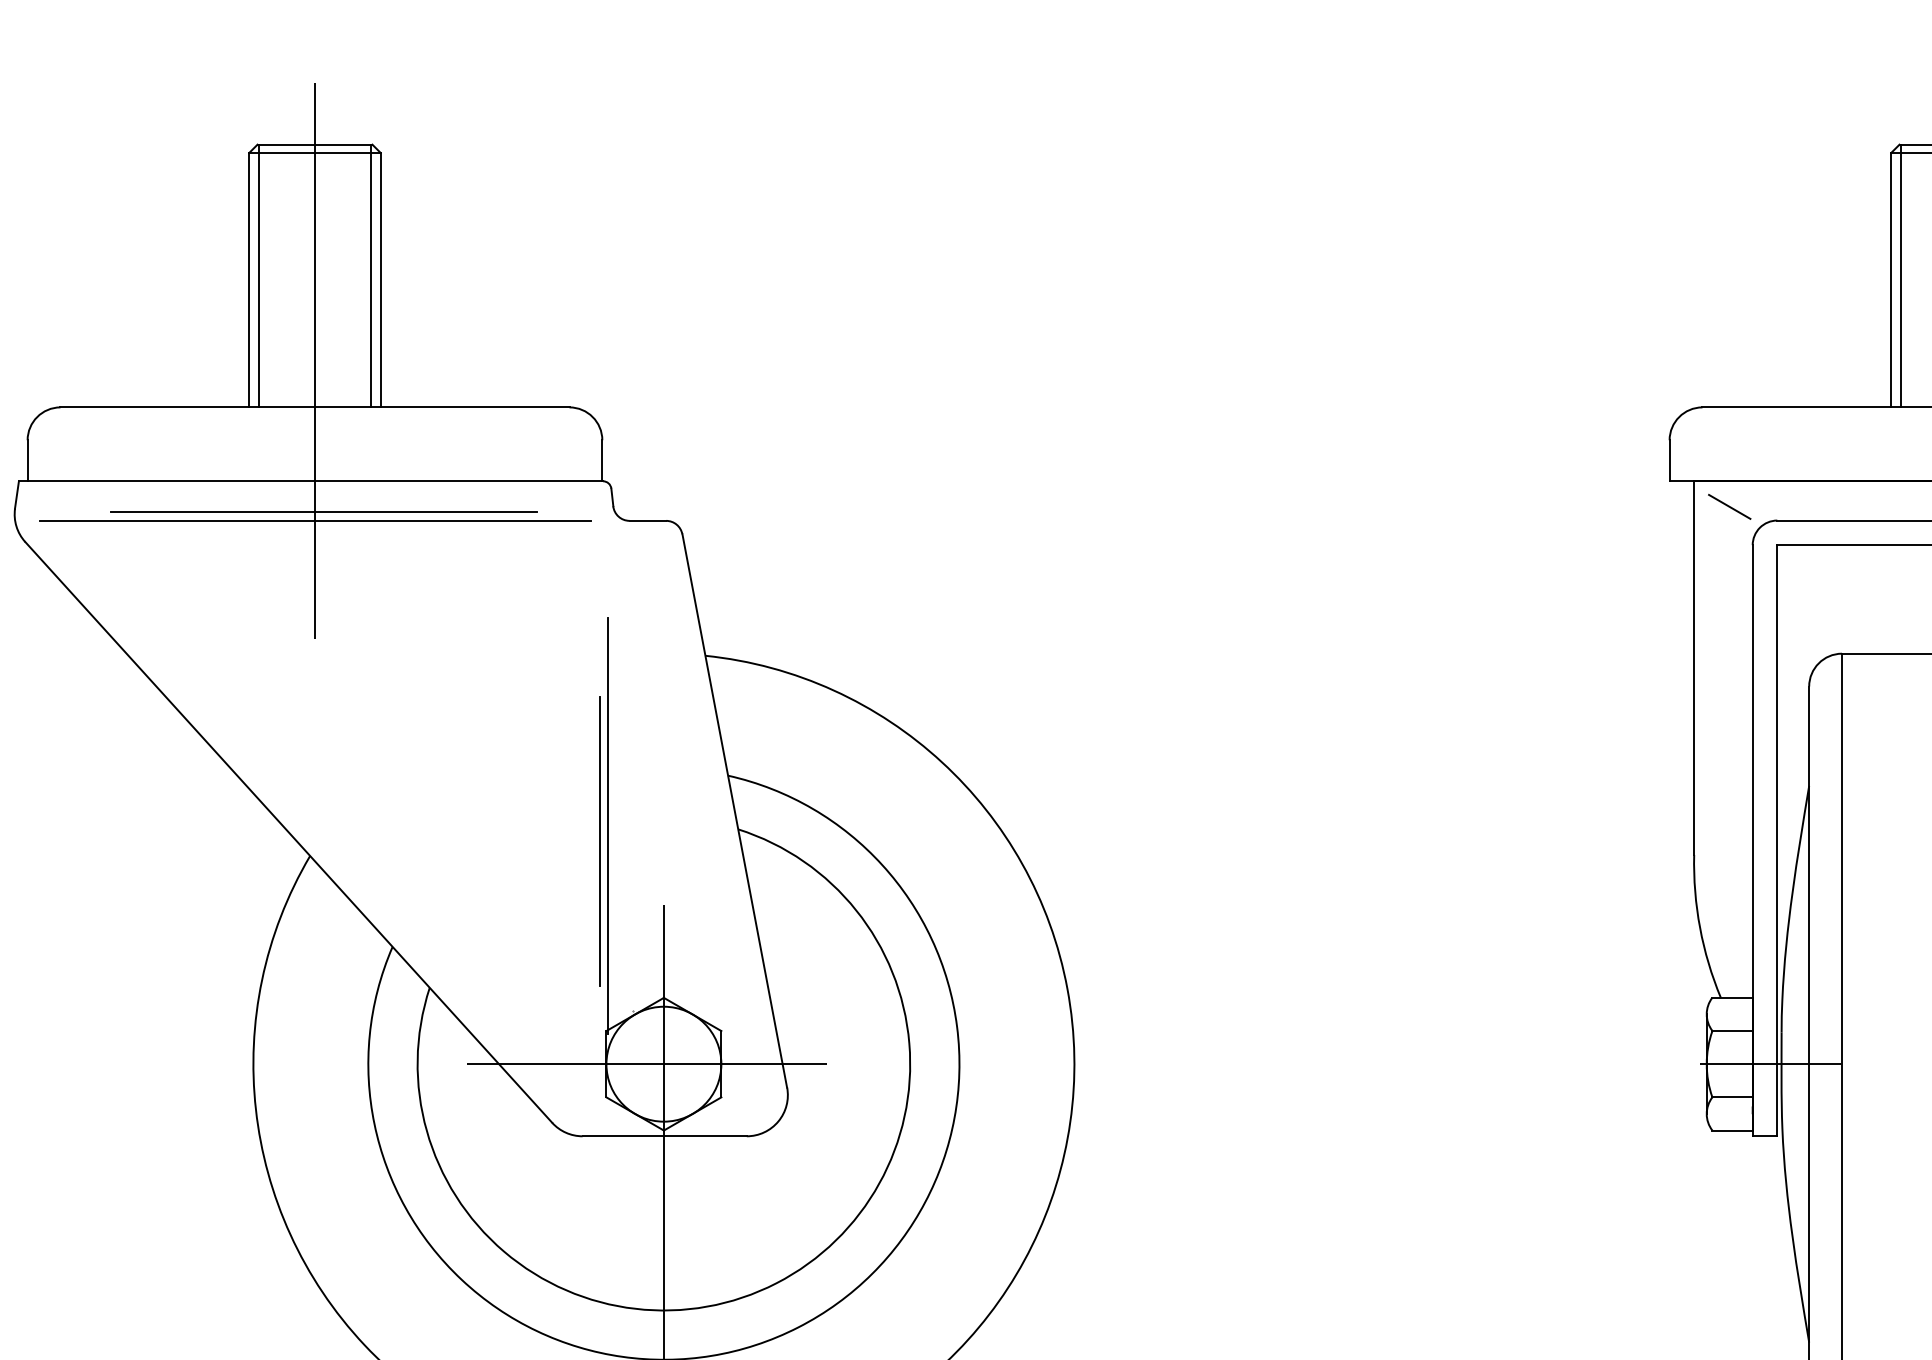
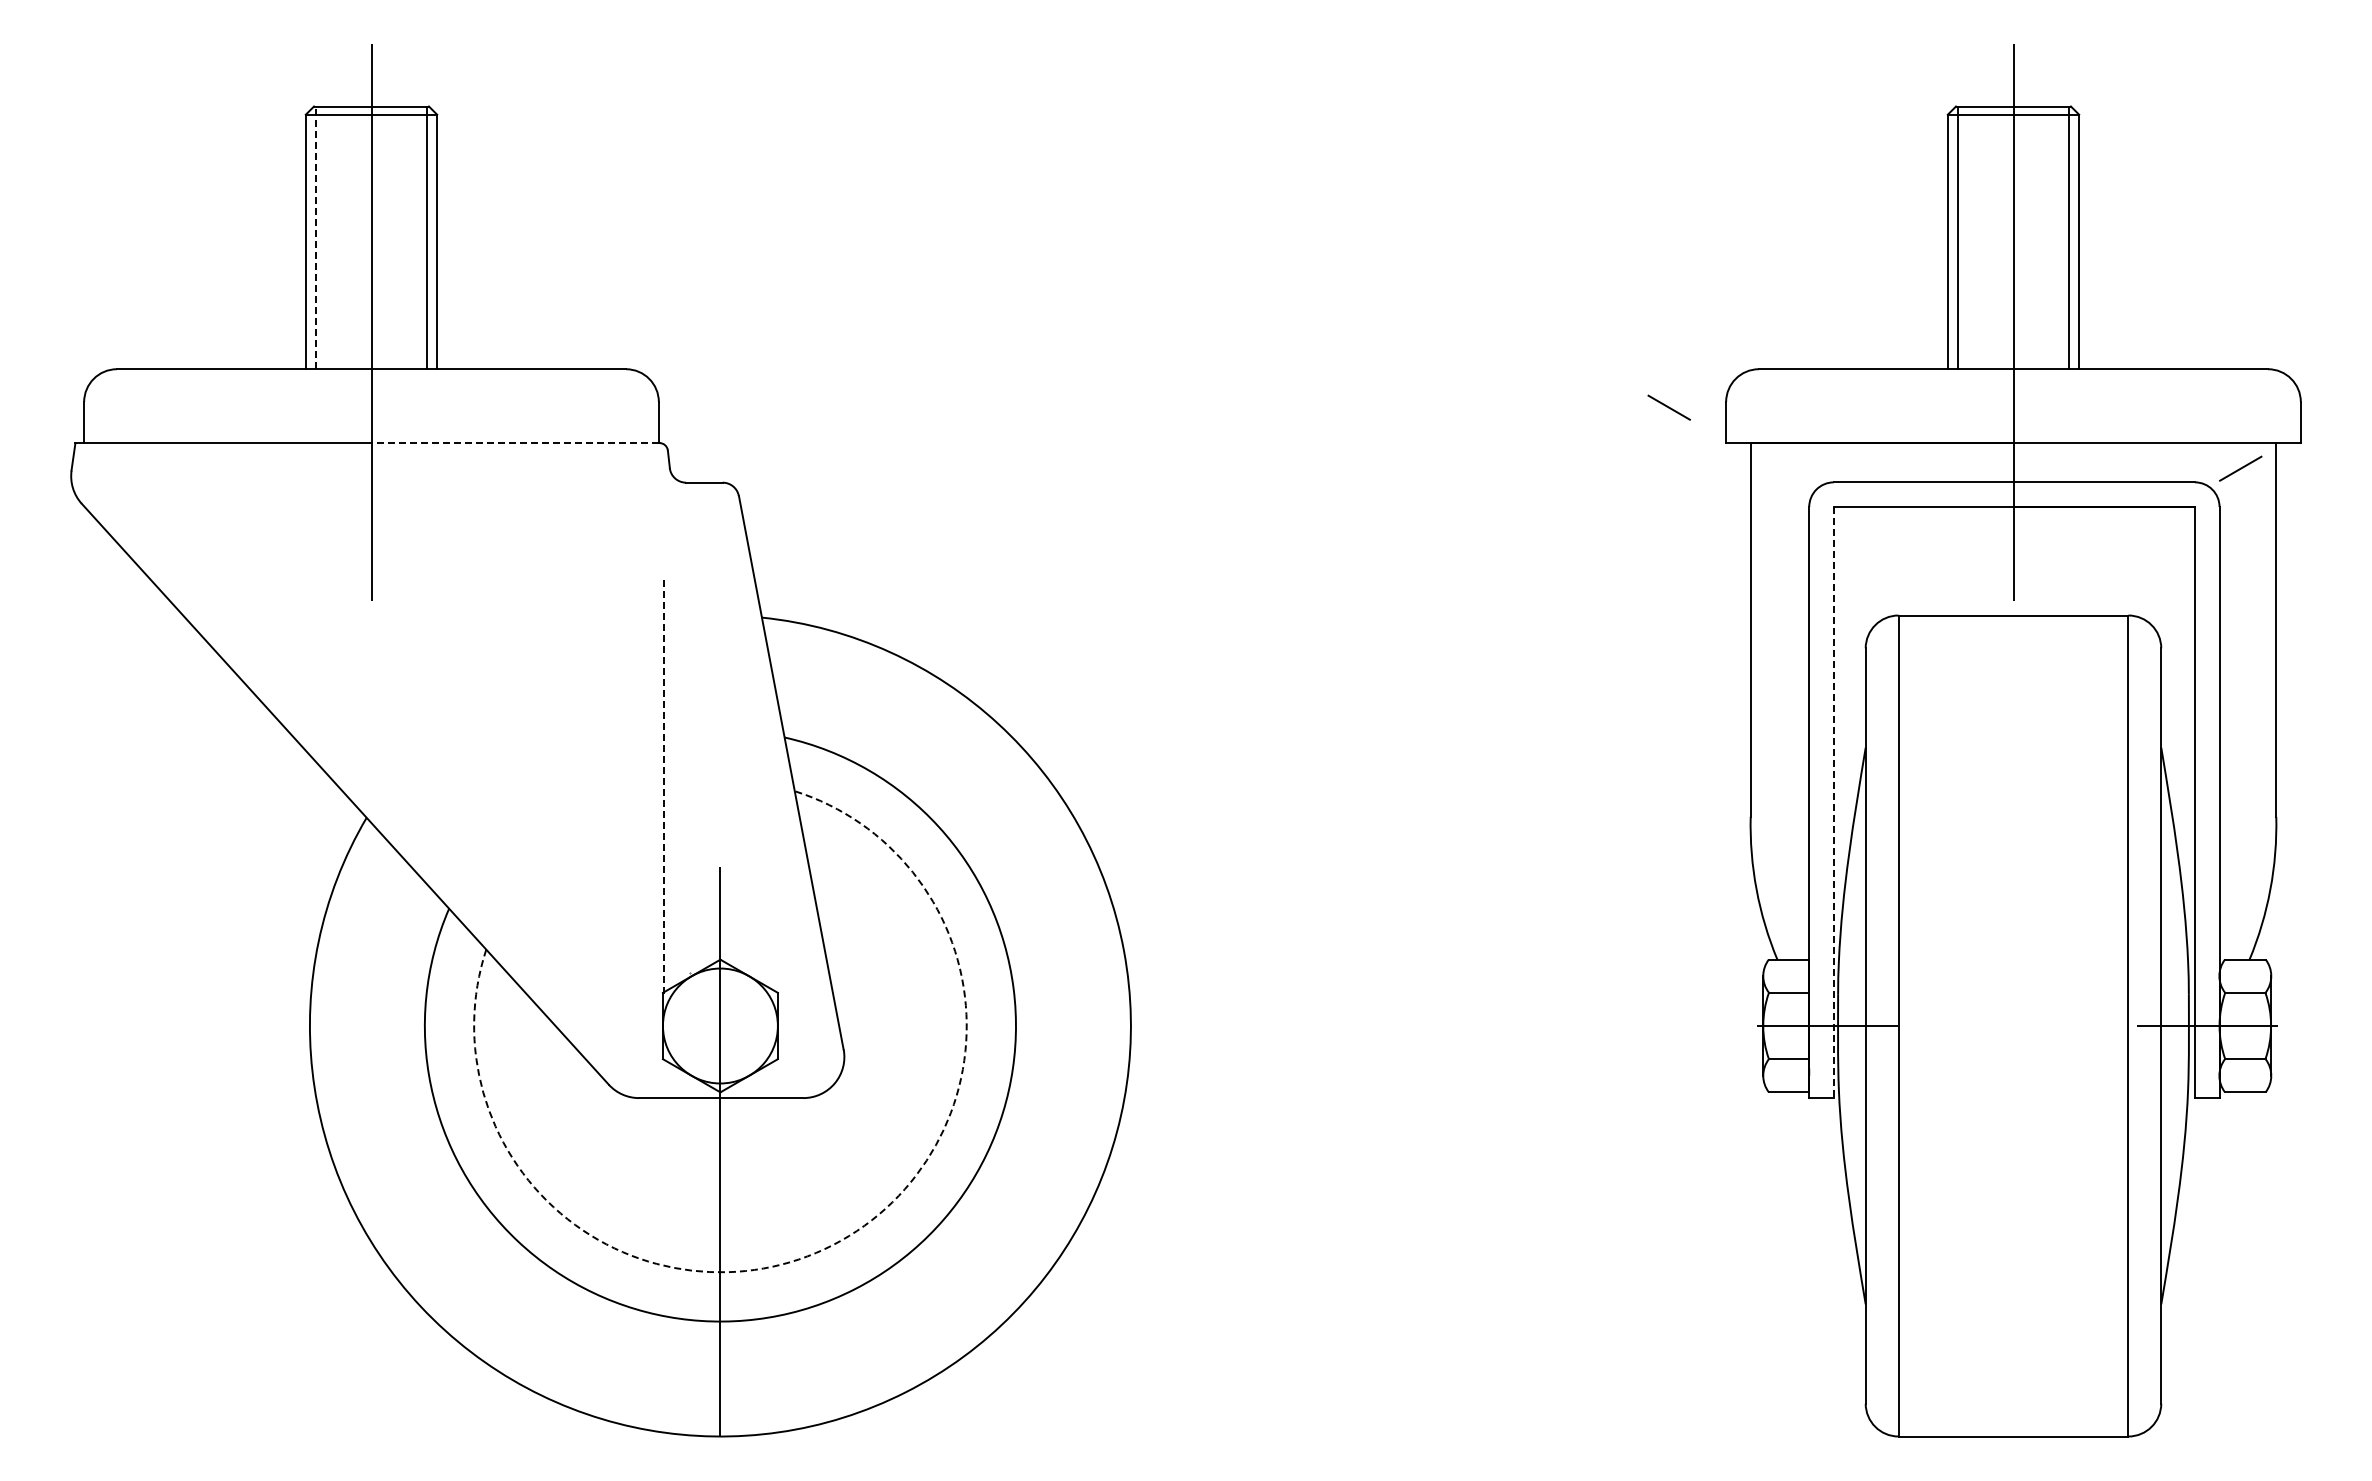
line: (258, 275) -> (315, 237), solid -> dashed
line: (458, 481) -> (515, 443), solid -> dashed
line: (1728, 506) -> (1668, 407), moved
line: (323, 511) -> (380, 473), removed
line: (314, 520) -> (371, 482), removed
line: (607, 825) -> (664, 787), solid -> dashed
line: (599, 840) -> (656, 802), removed
line: (1776, 840) -> (1833, 802), solid -> dashed
line: (646, 1064) -> (703, 1026), removed
arc: (775, 1283) -> (832, 1245), solid -> dashed

